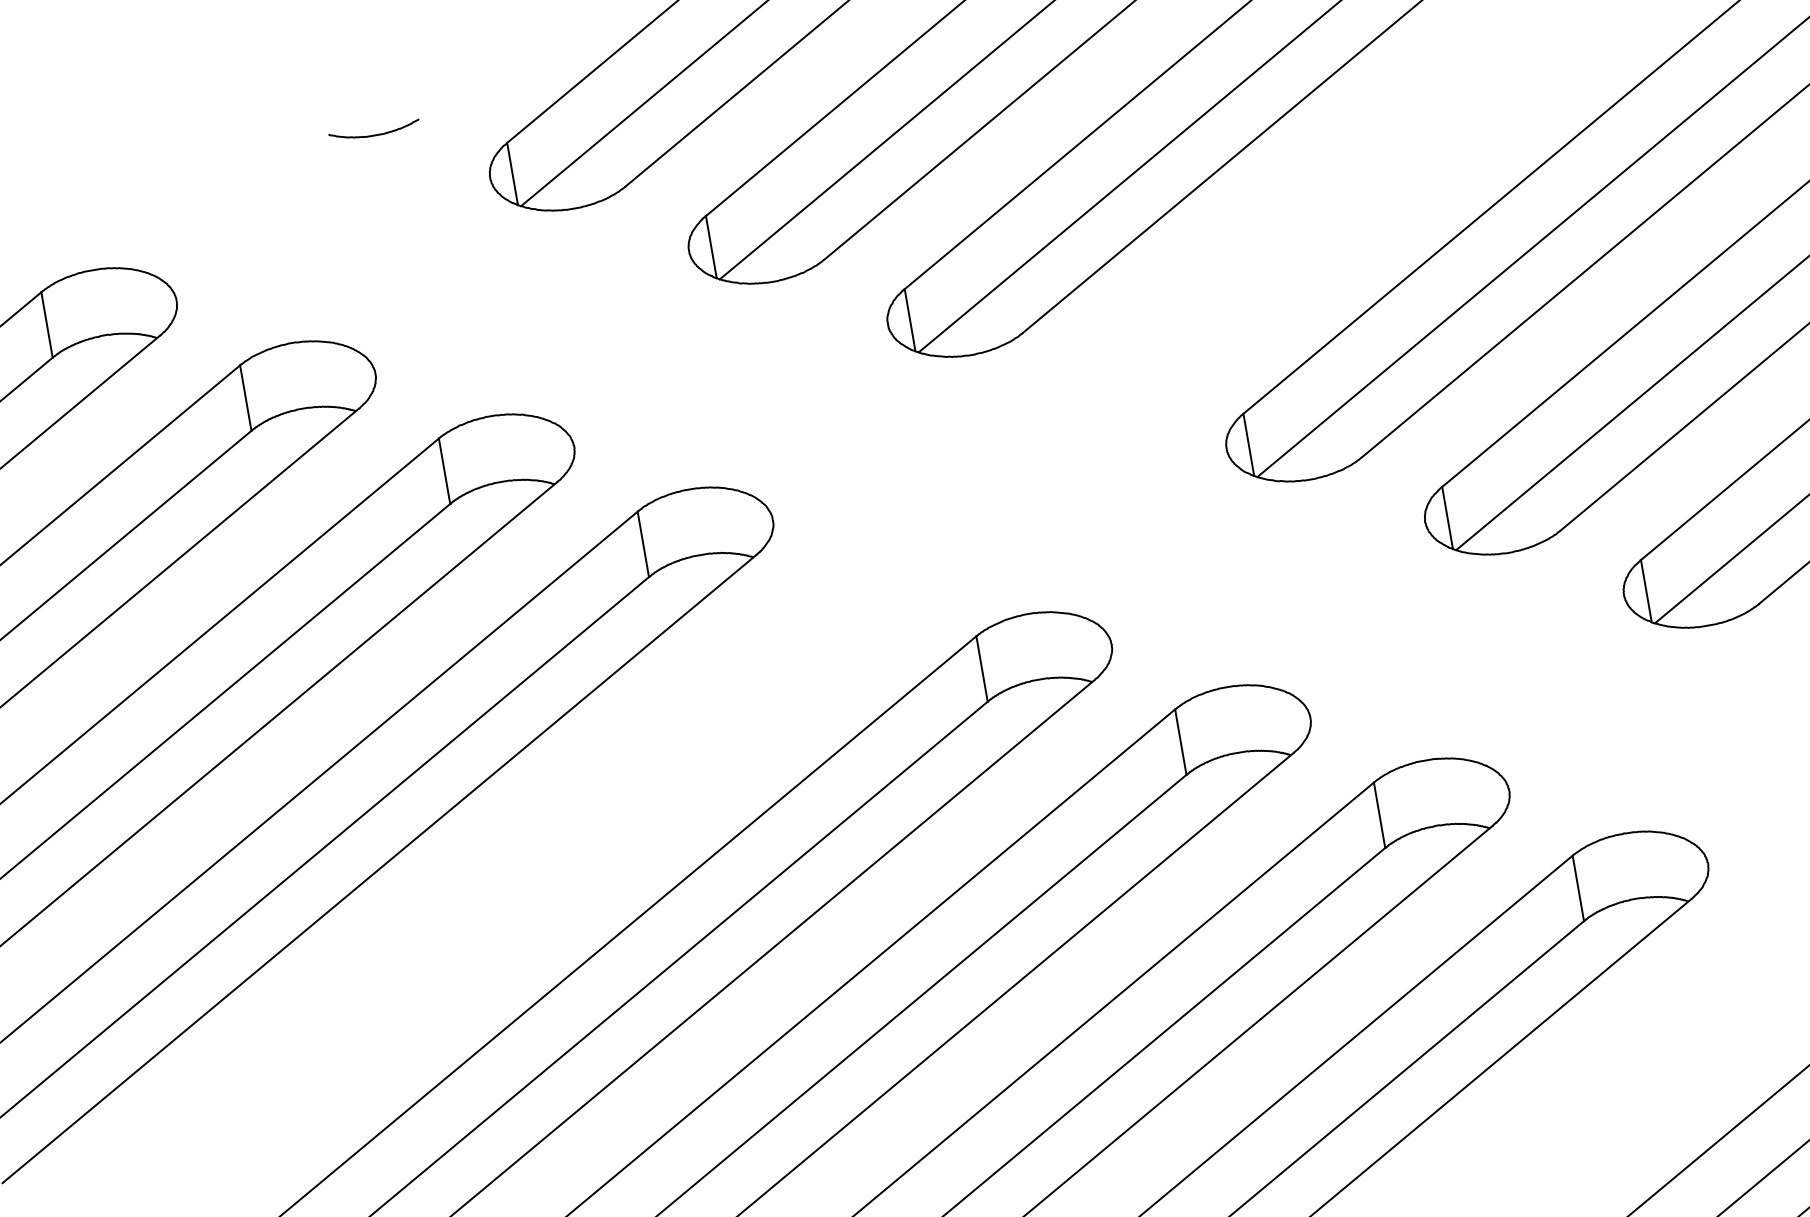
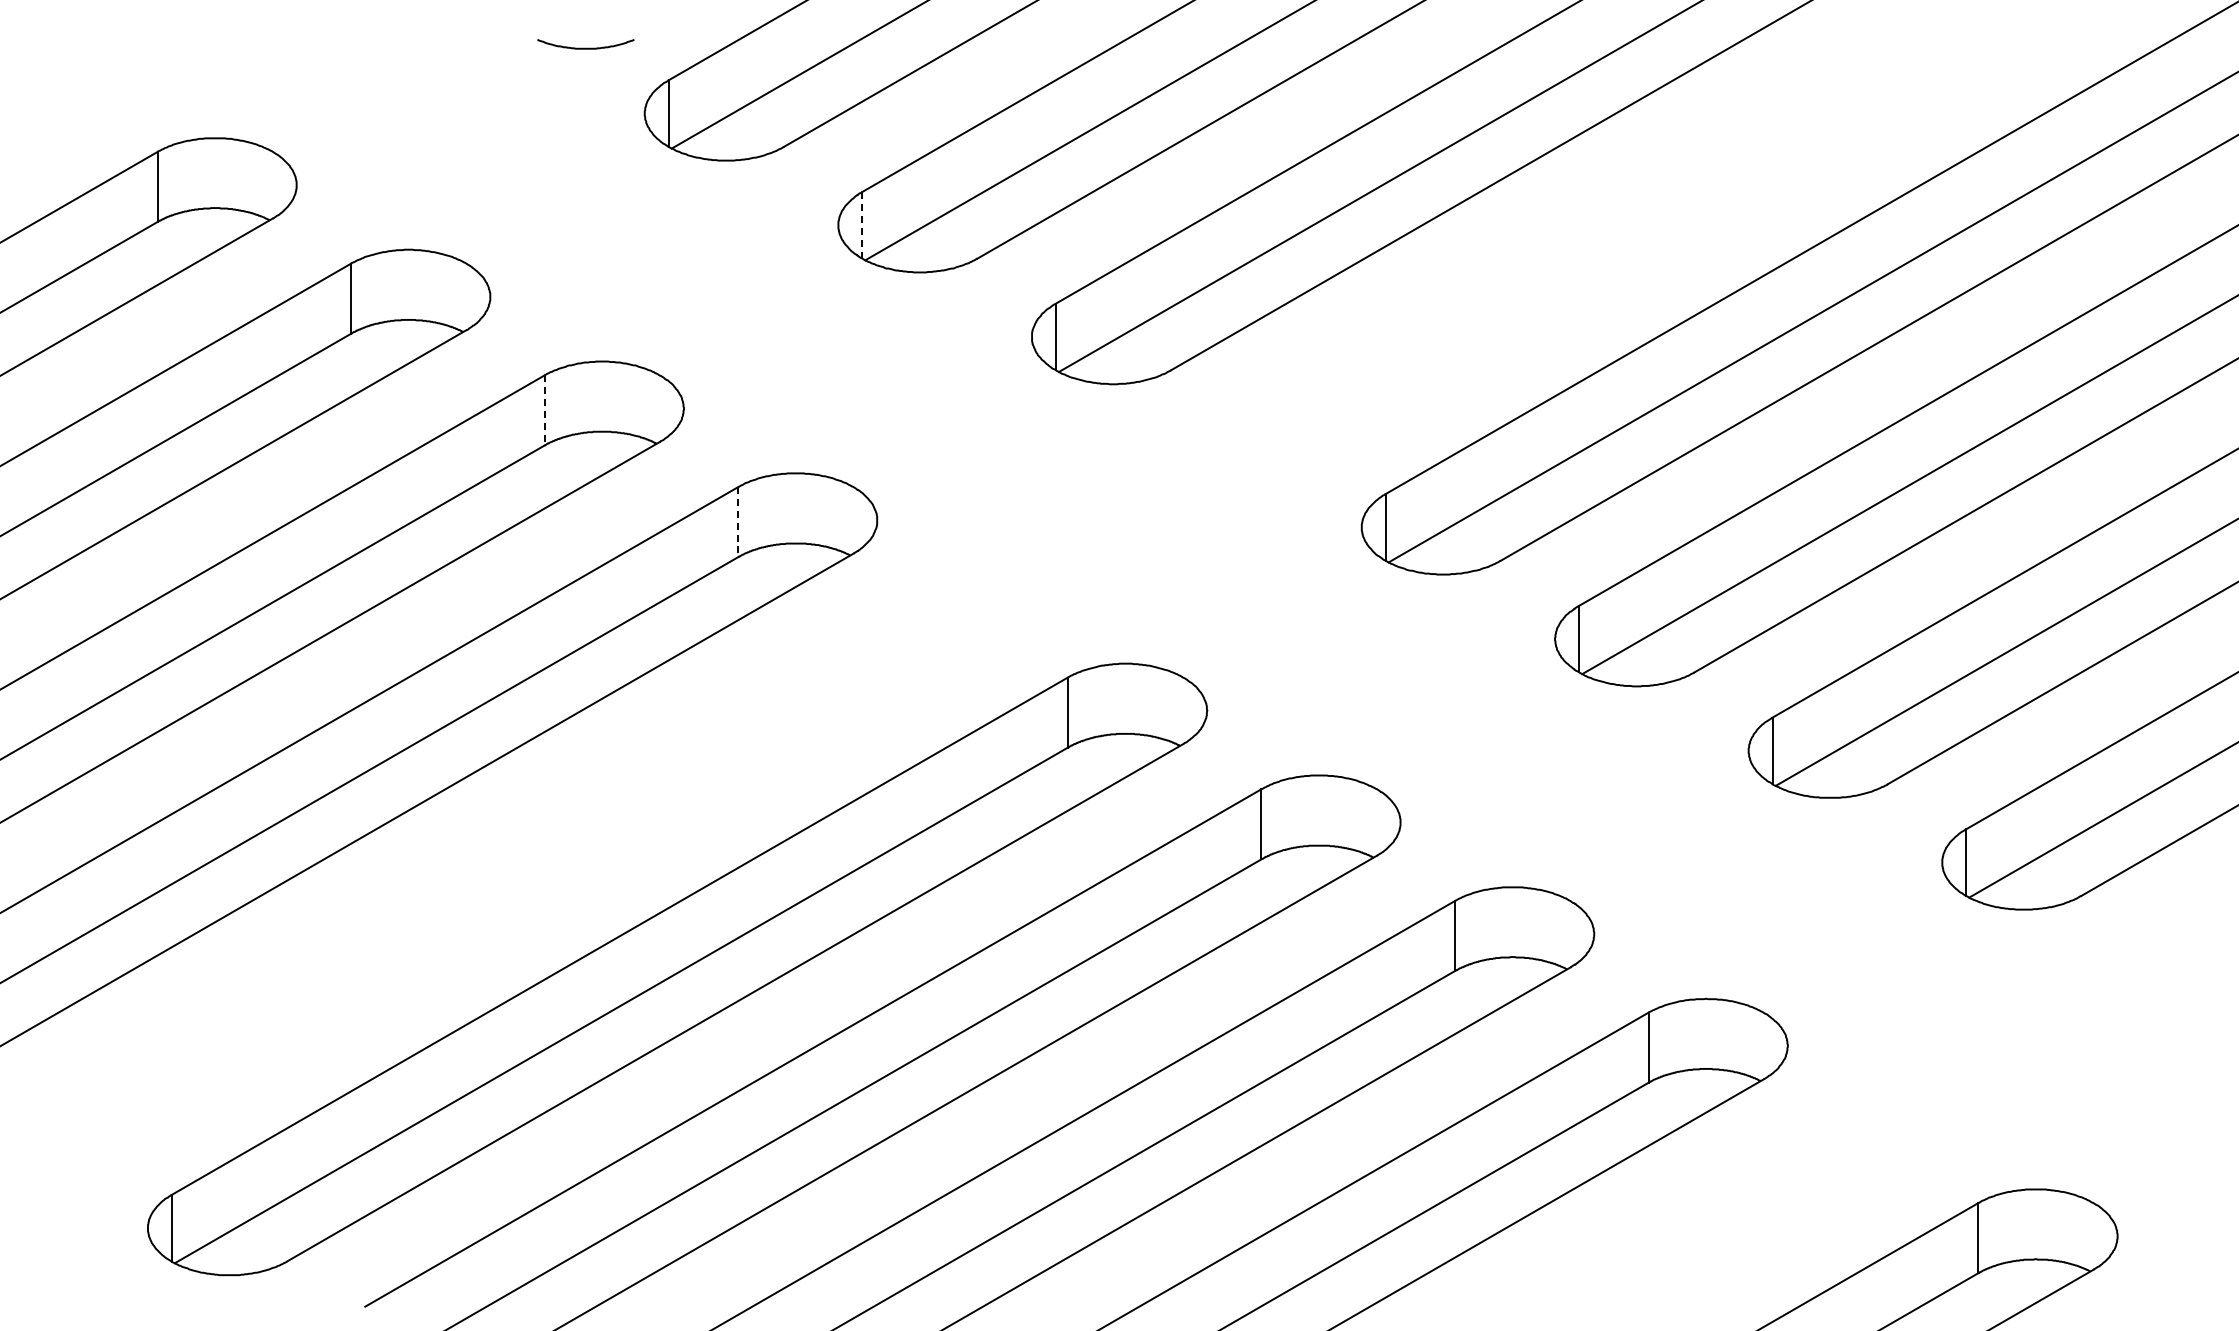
curve: (374, 134) -> (585, 47), moved
line: (711, 246) -> (862, 224), solid -> dashed
line: (444, 471) -> (544, 410), solid -> dashed
line: (643, 544) -> (738, 522), solid -> dashed

